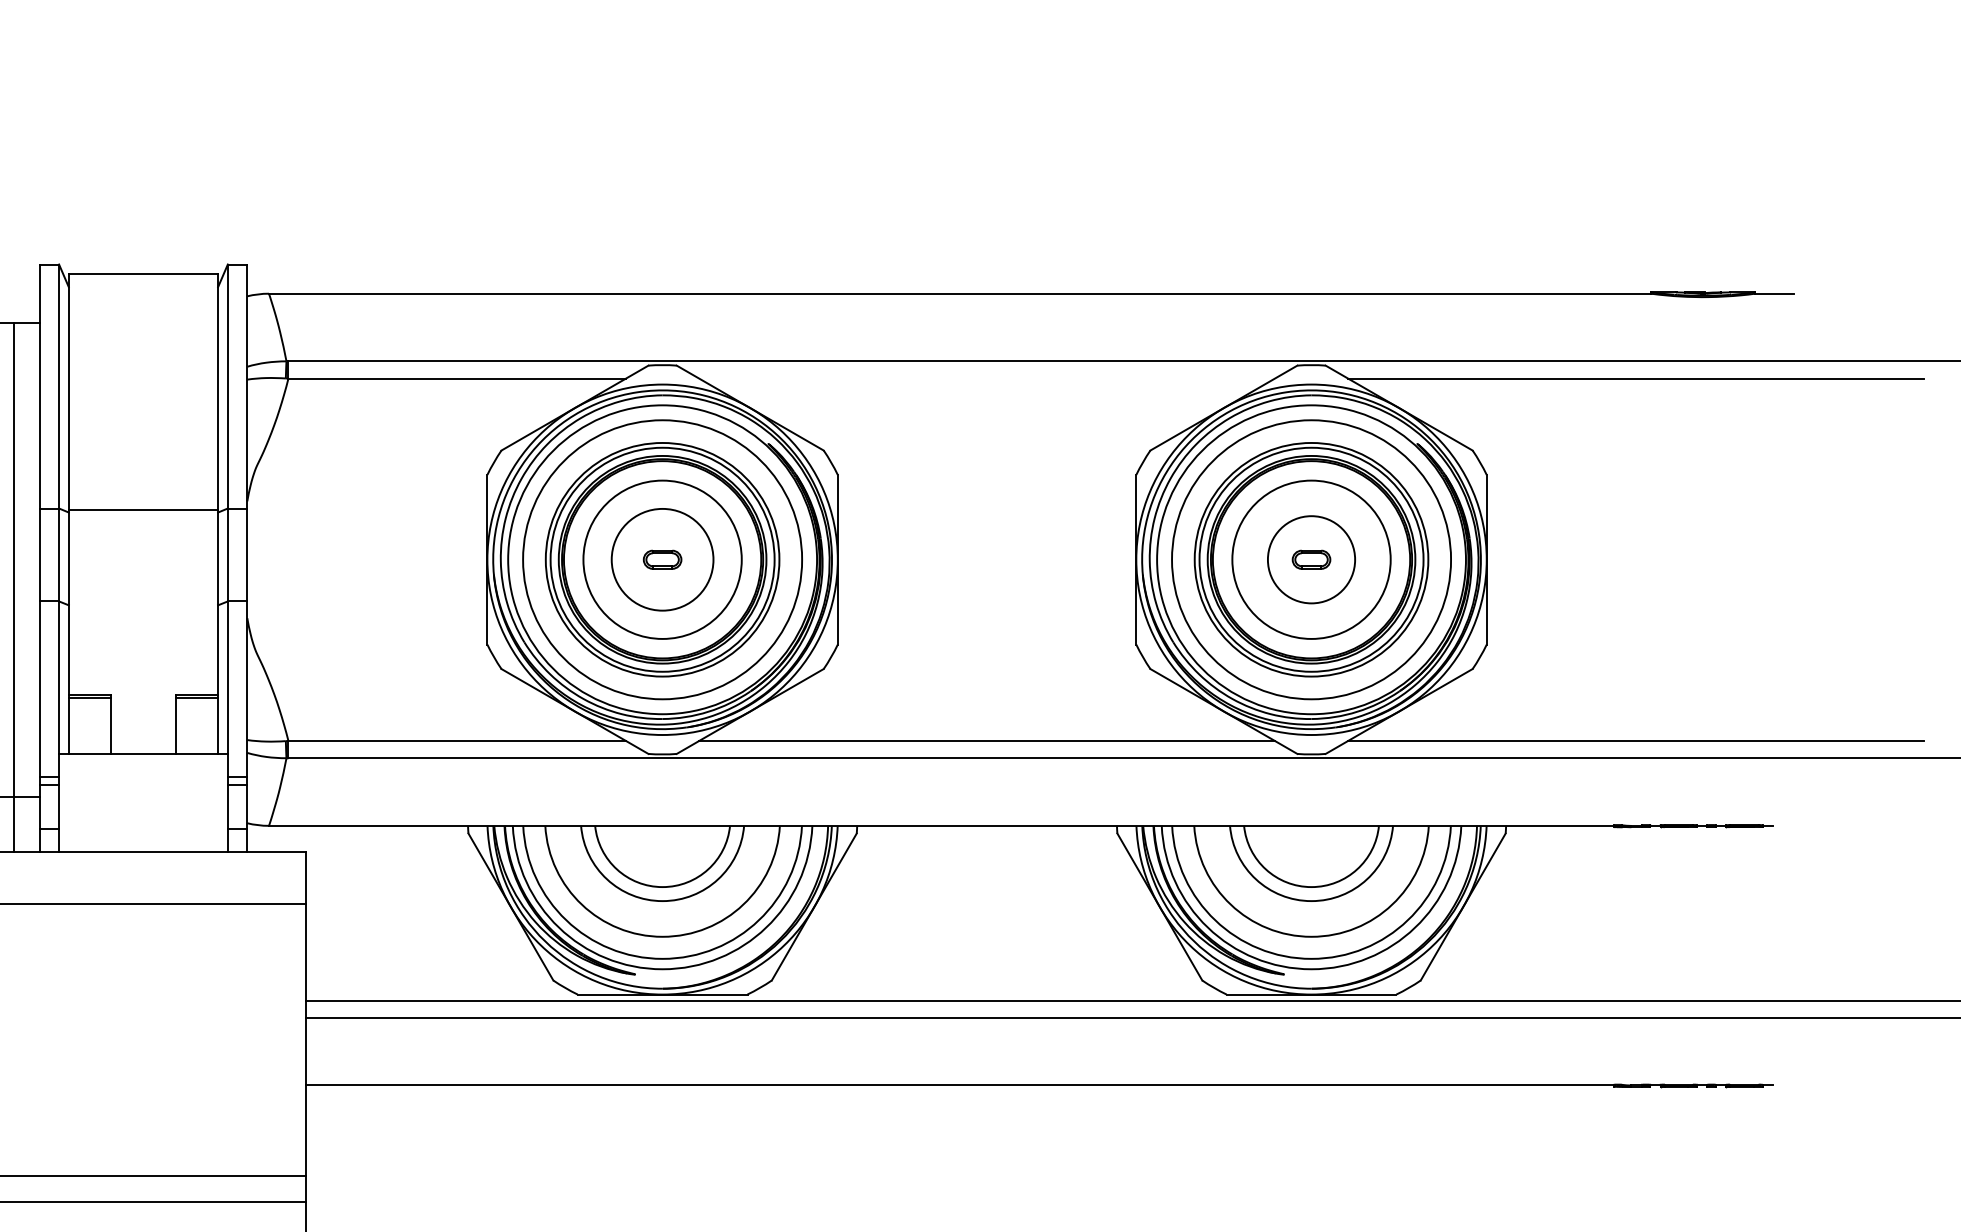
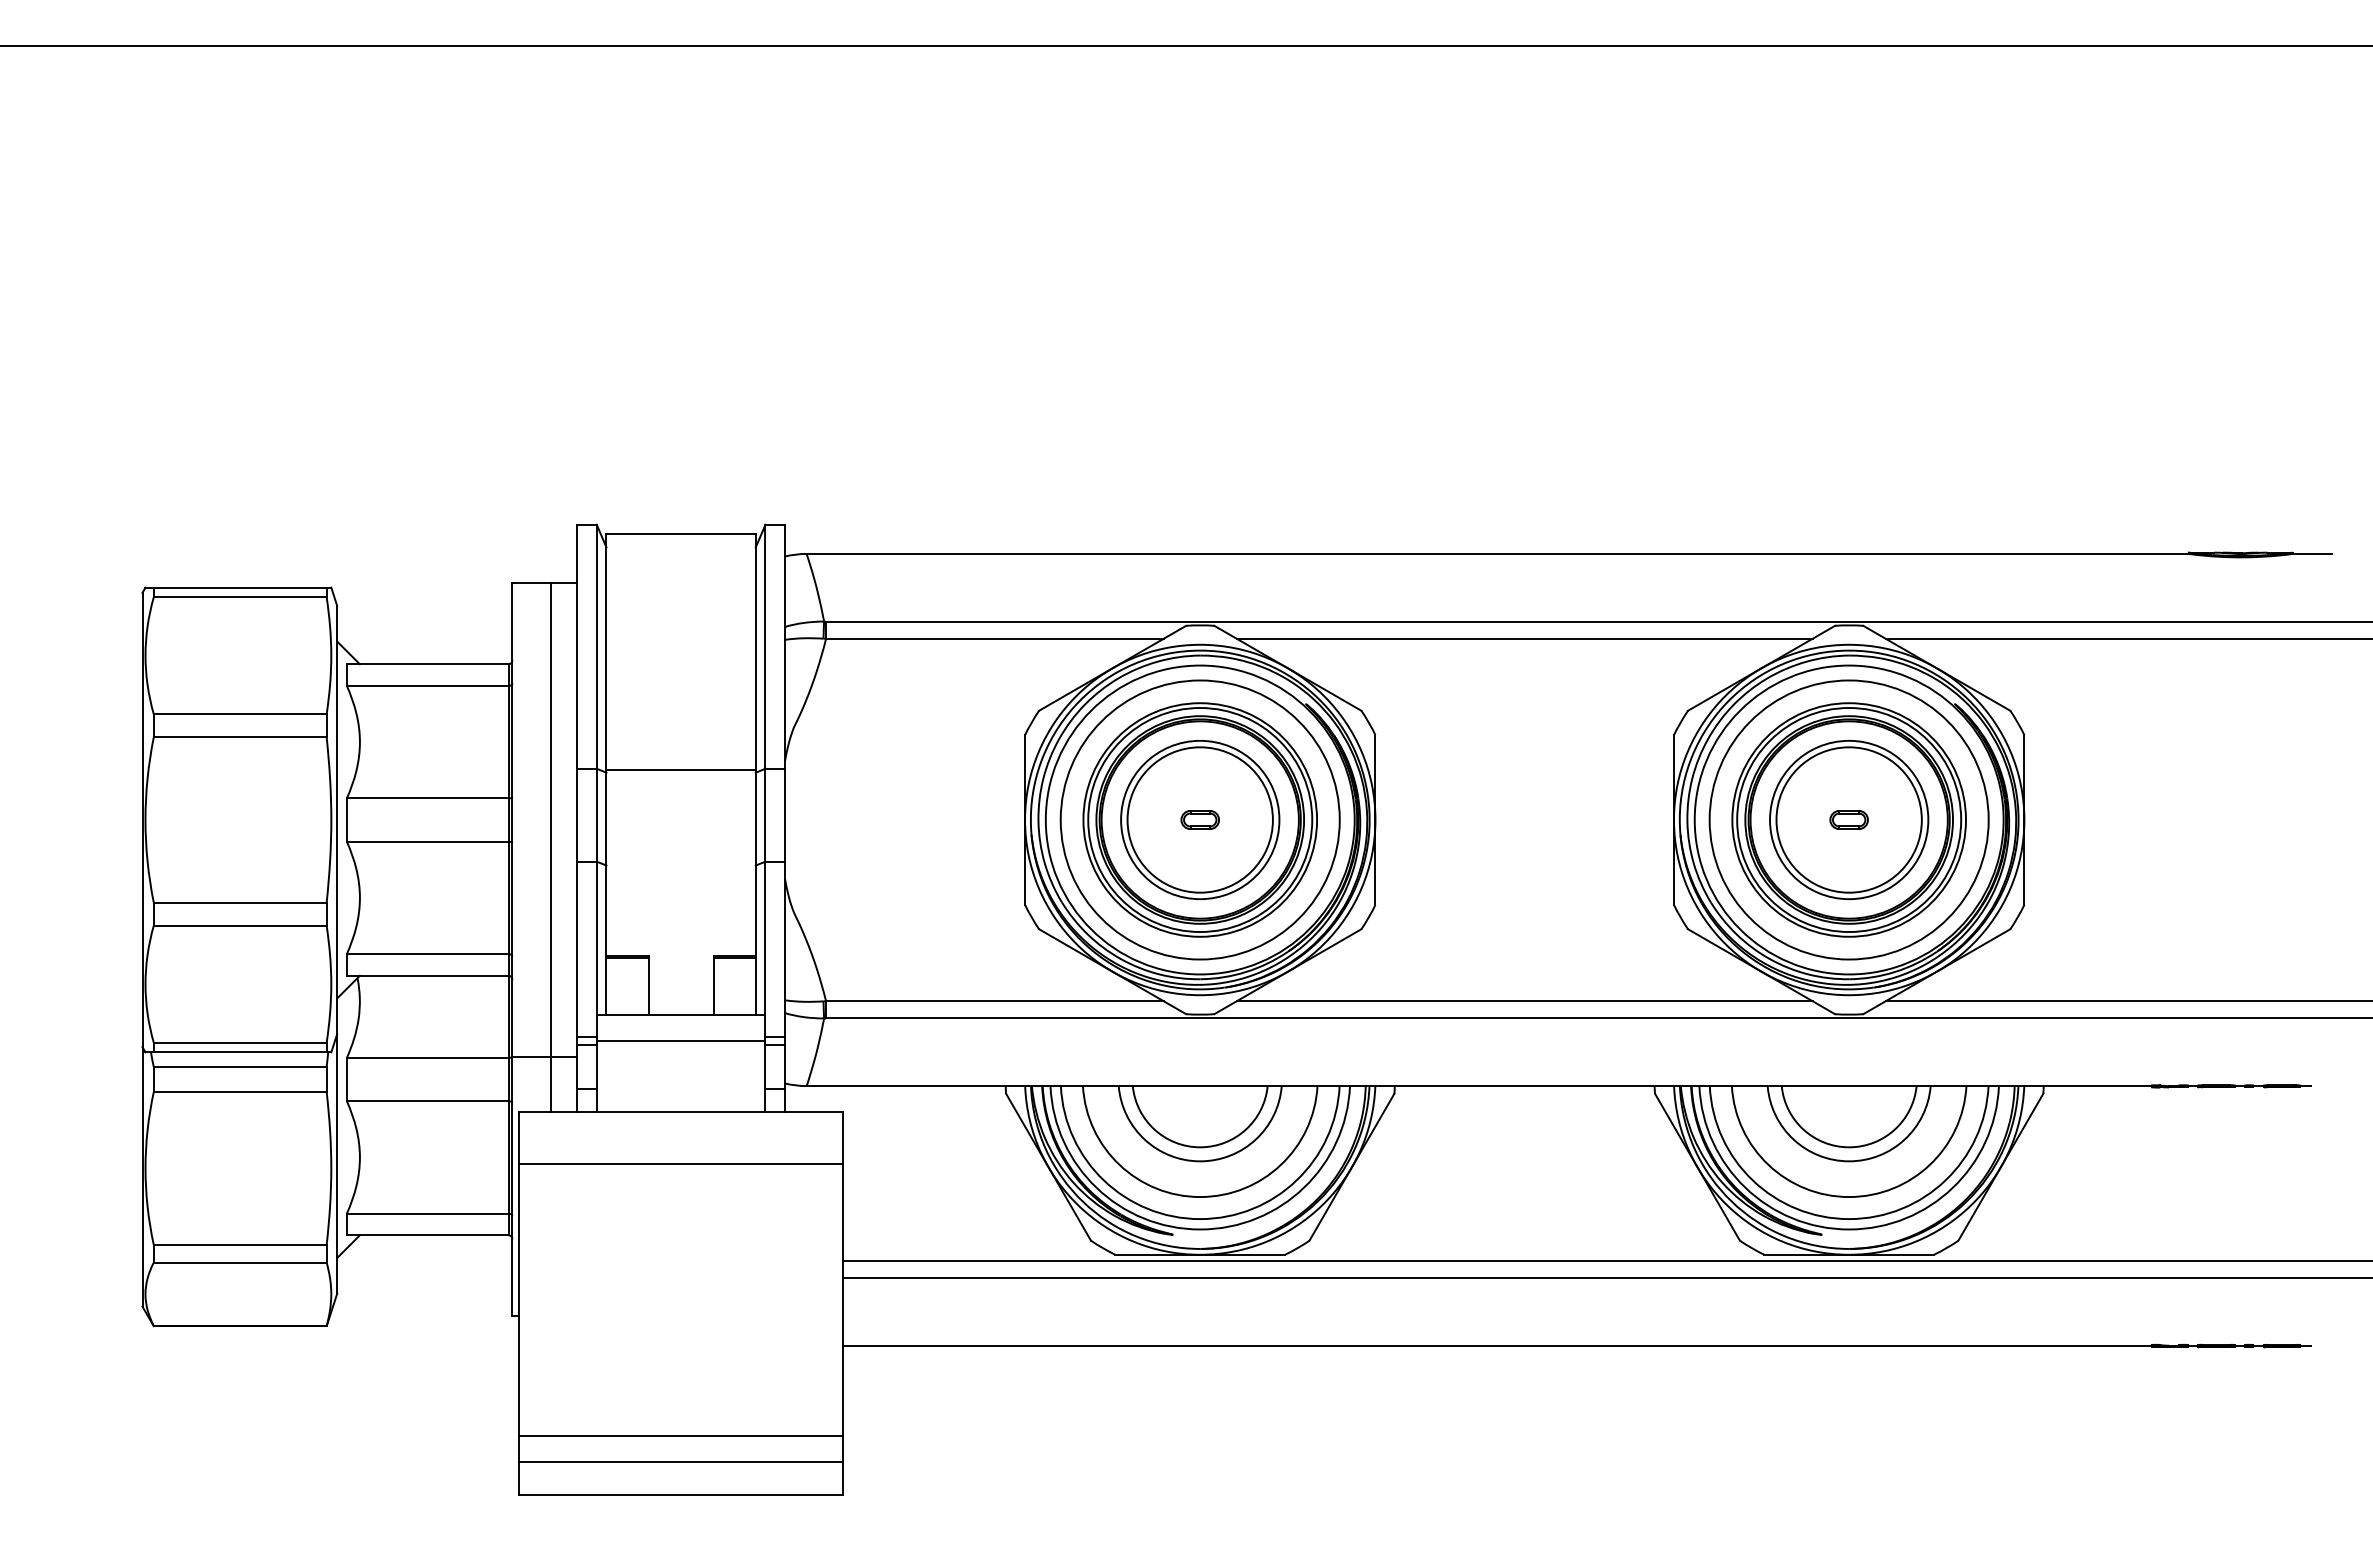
line: (986, 378) -> (1524, 638), added
circle: (661, 559) -> (1199, 819), size x1.43
circle: (1310, 559) -> (1848, 819), size x1.67
line: (142, 780) -> (680, 1040), added

